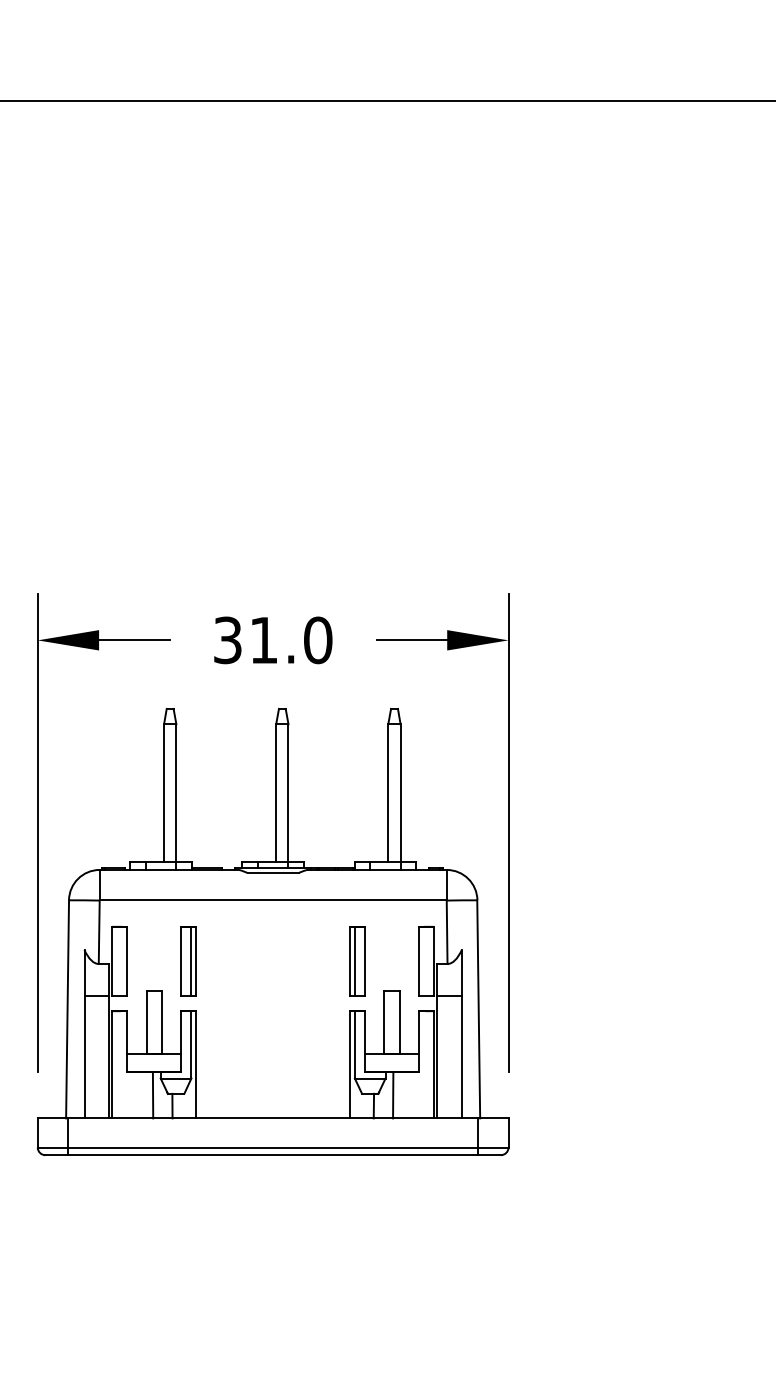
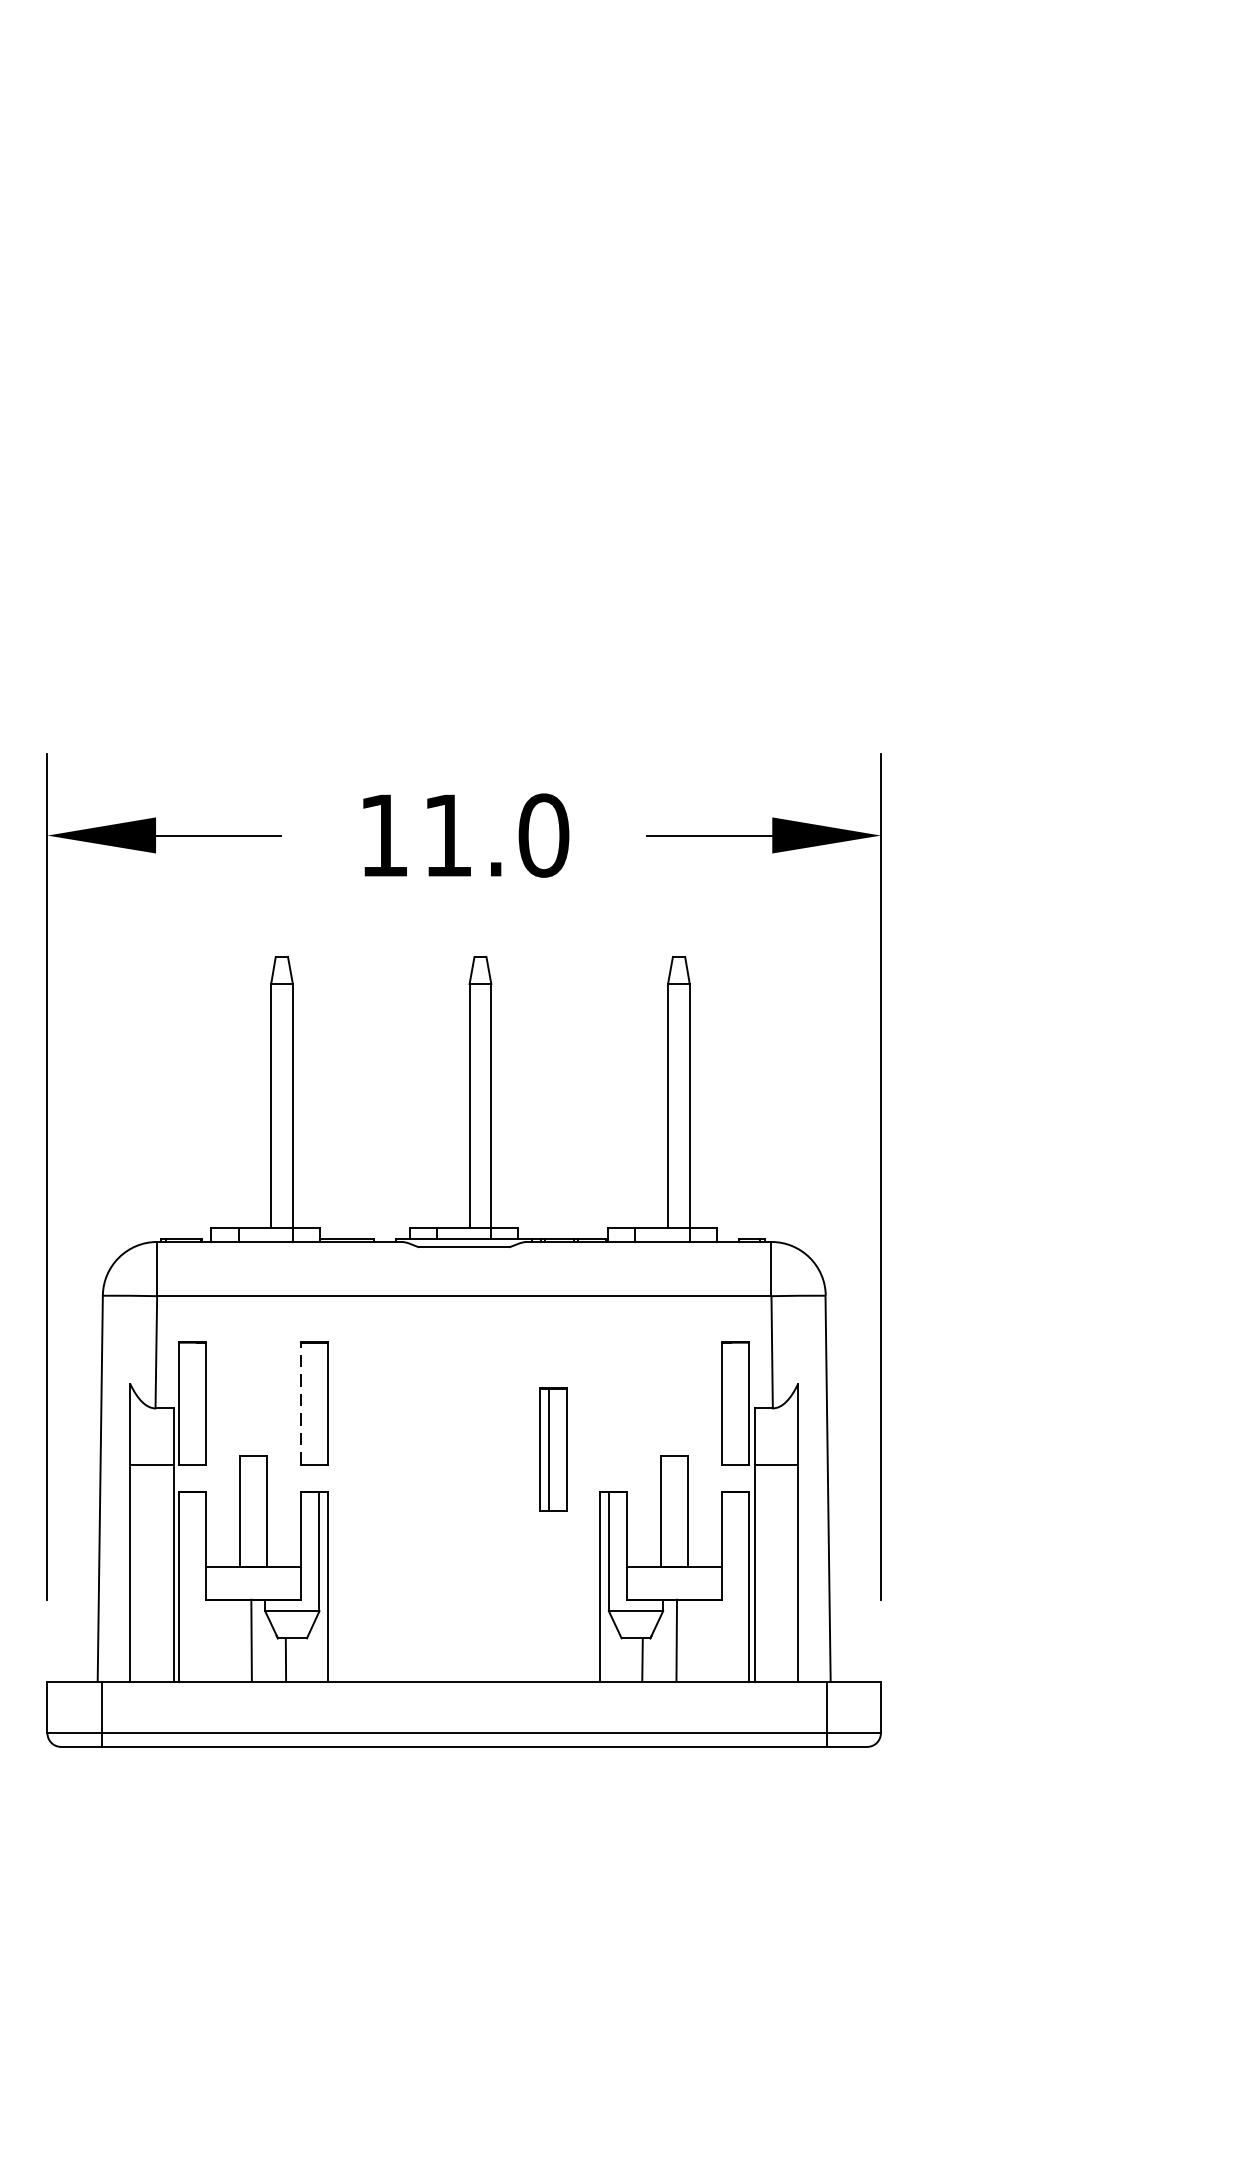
text: (227, 640) -> (383, 835), 31.0 -> 11.0
line: (191, 960) -> (319, 1402), removed
line: (181, 961) -> (301, 1404), solid -> dashed
part: (357, 961) -> (553, 1450), moved

